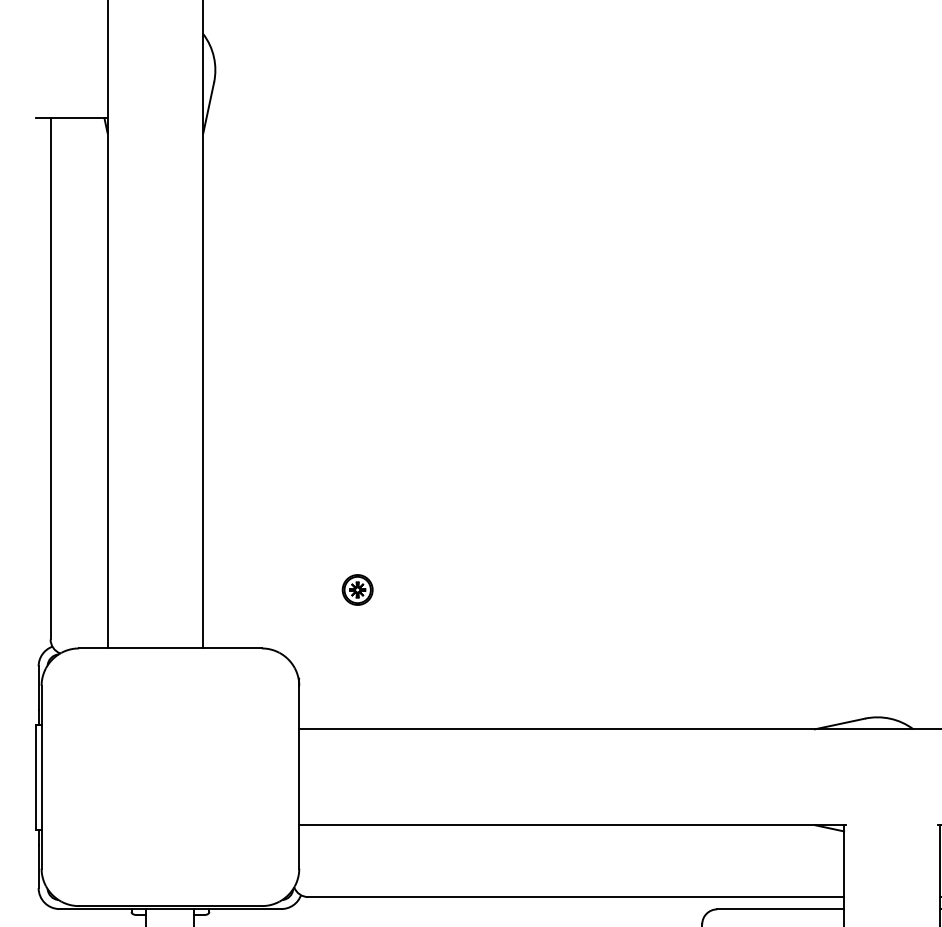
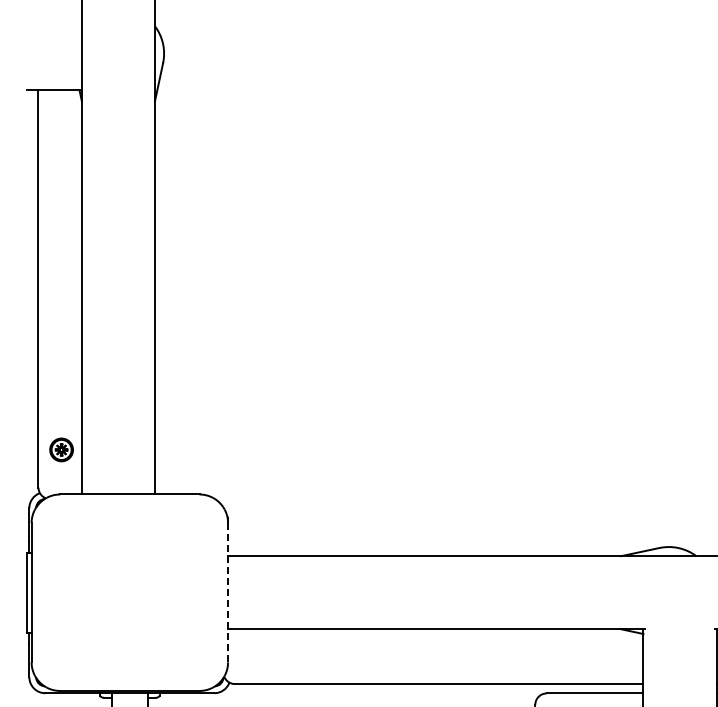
part: (357, 589) -> (61, 449), moved
line: (299, 776) -> (228, 592), solid -> dashed

